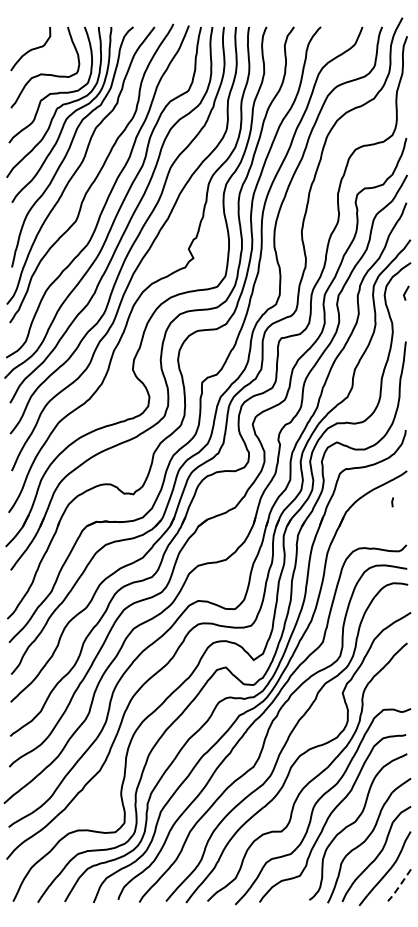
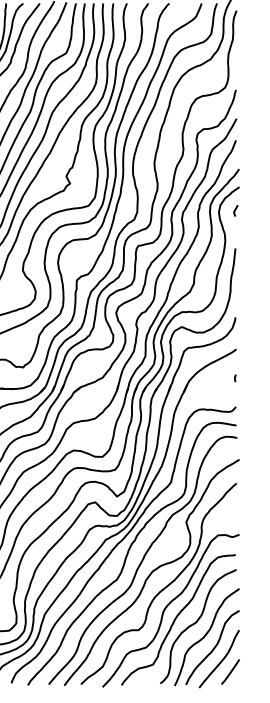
line: (392, 502) -> (235, 378), moved
line: (400, 885) -> (231, 672), dashed -> solid

